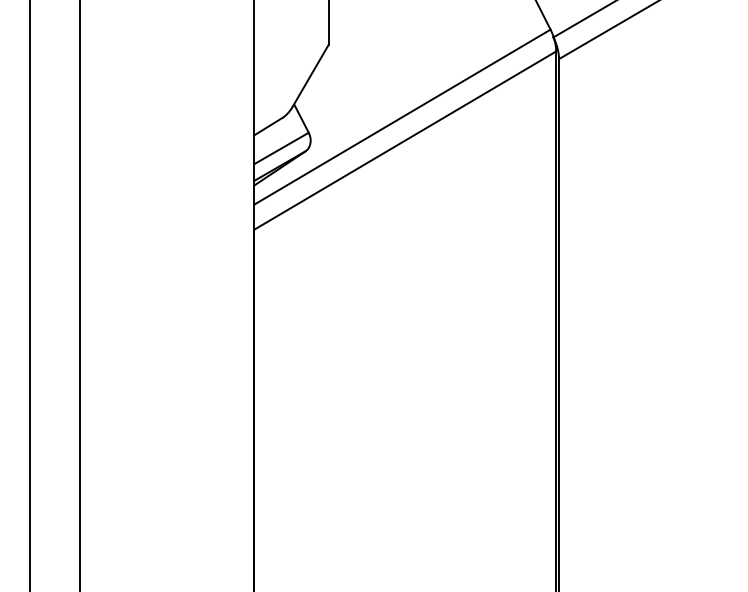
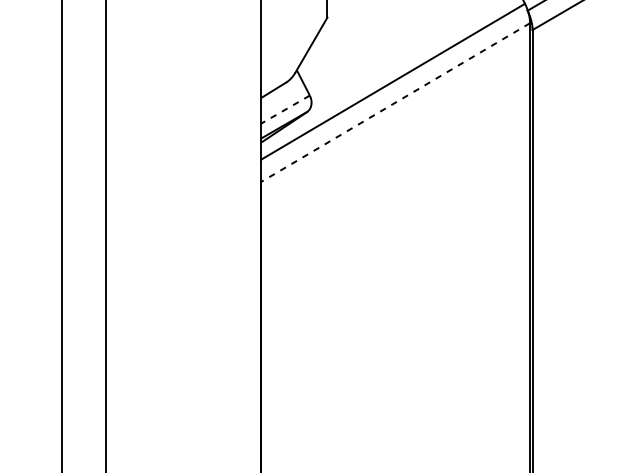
line: (404, 140) -> (395, 102), solid -> dashed
line: (281, 148) -> (285, 109), solid -> dashed

